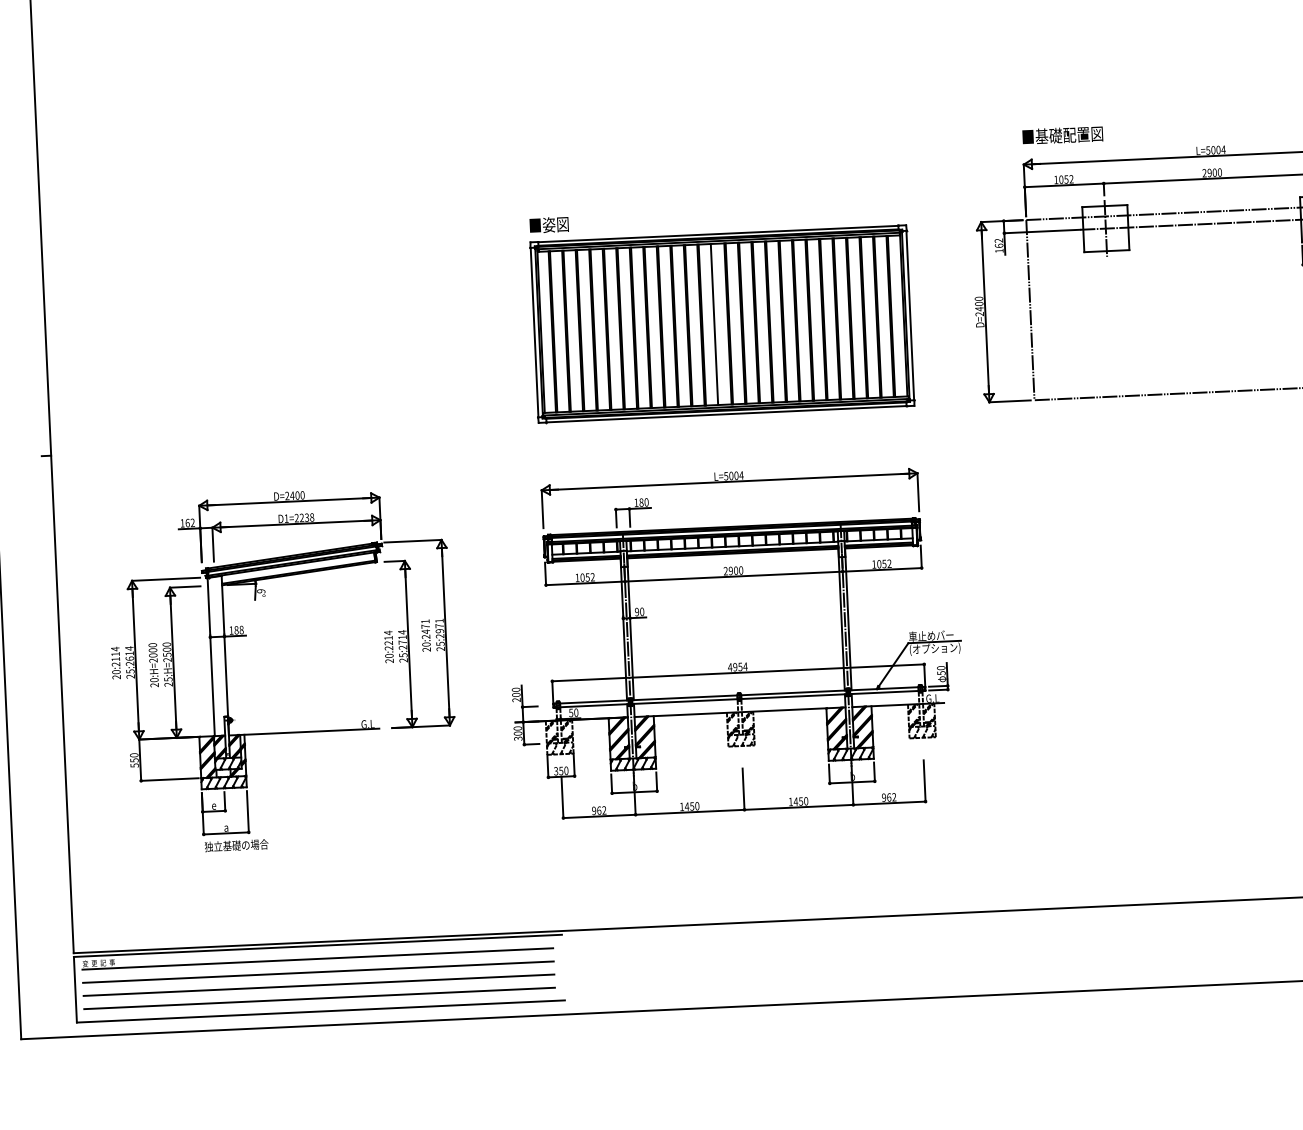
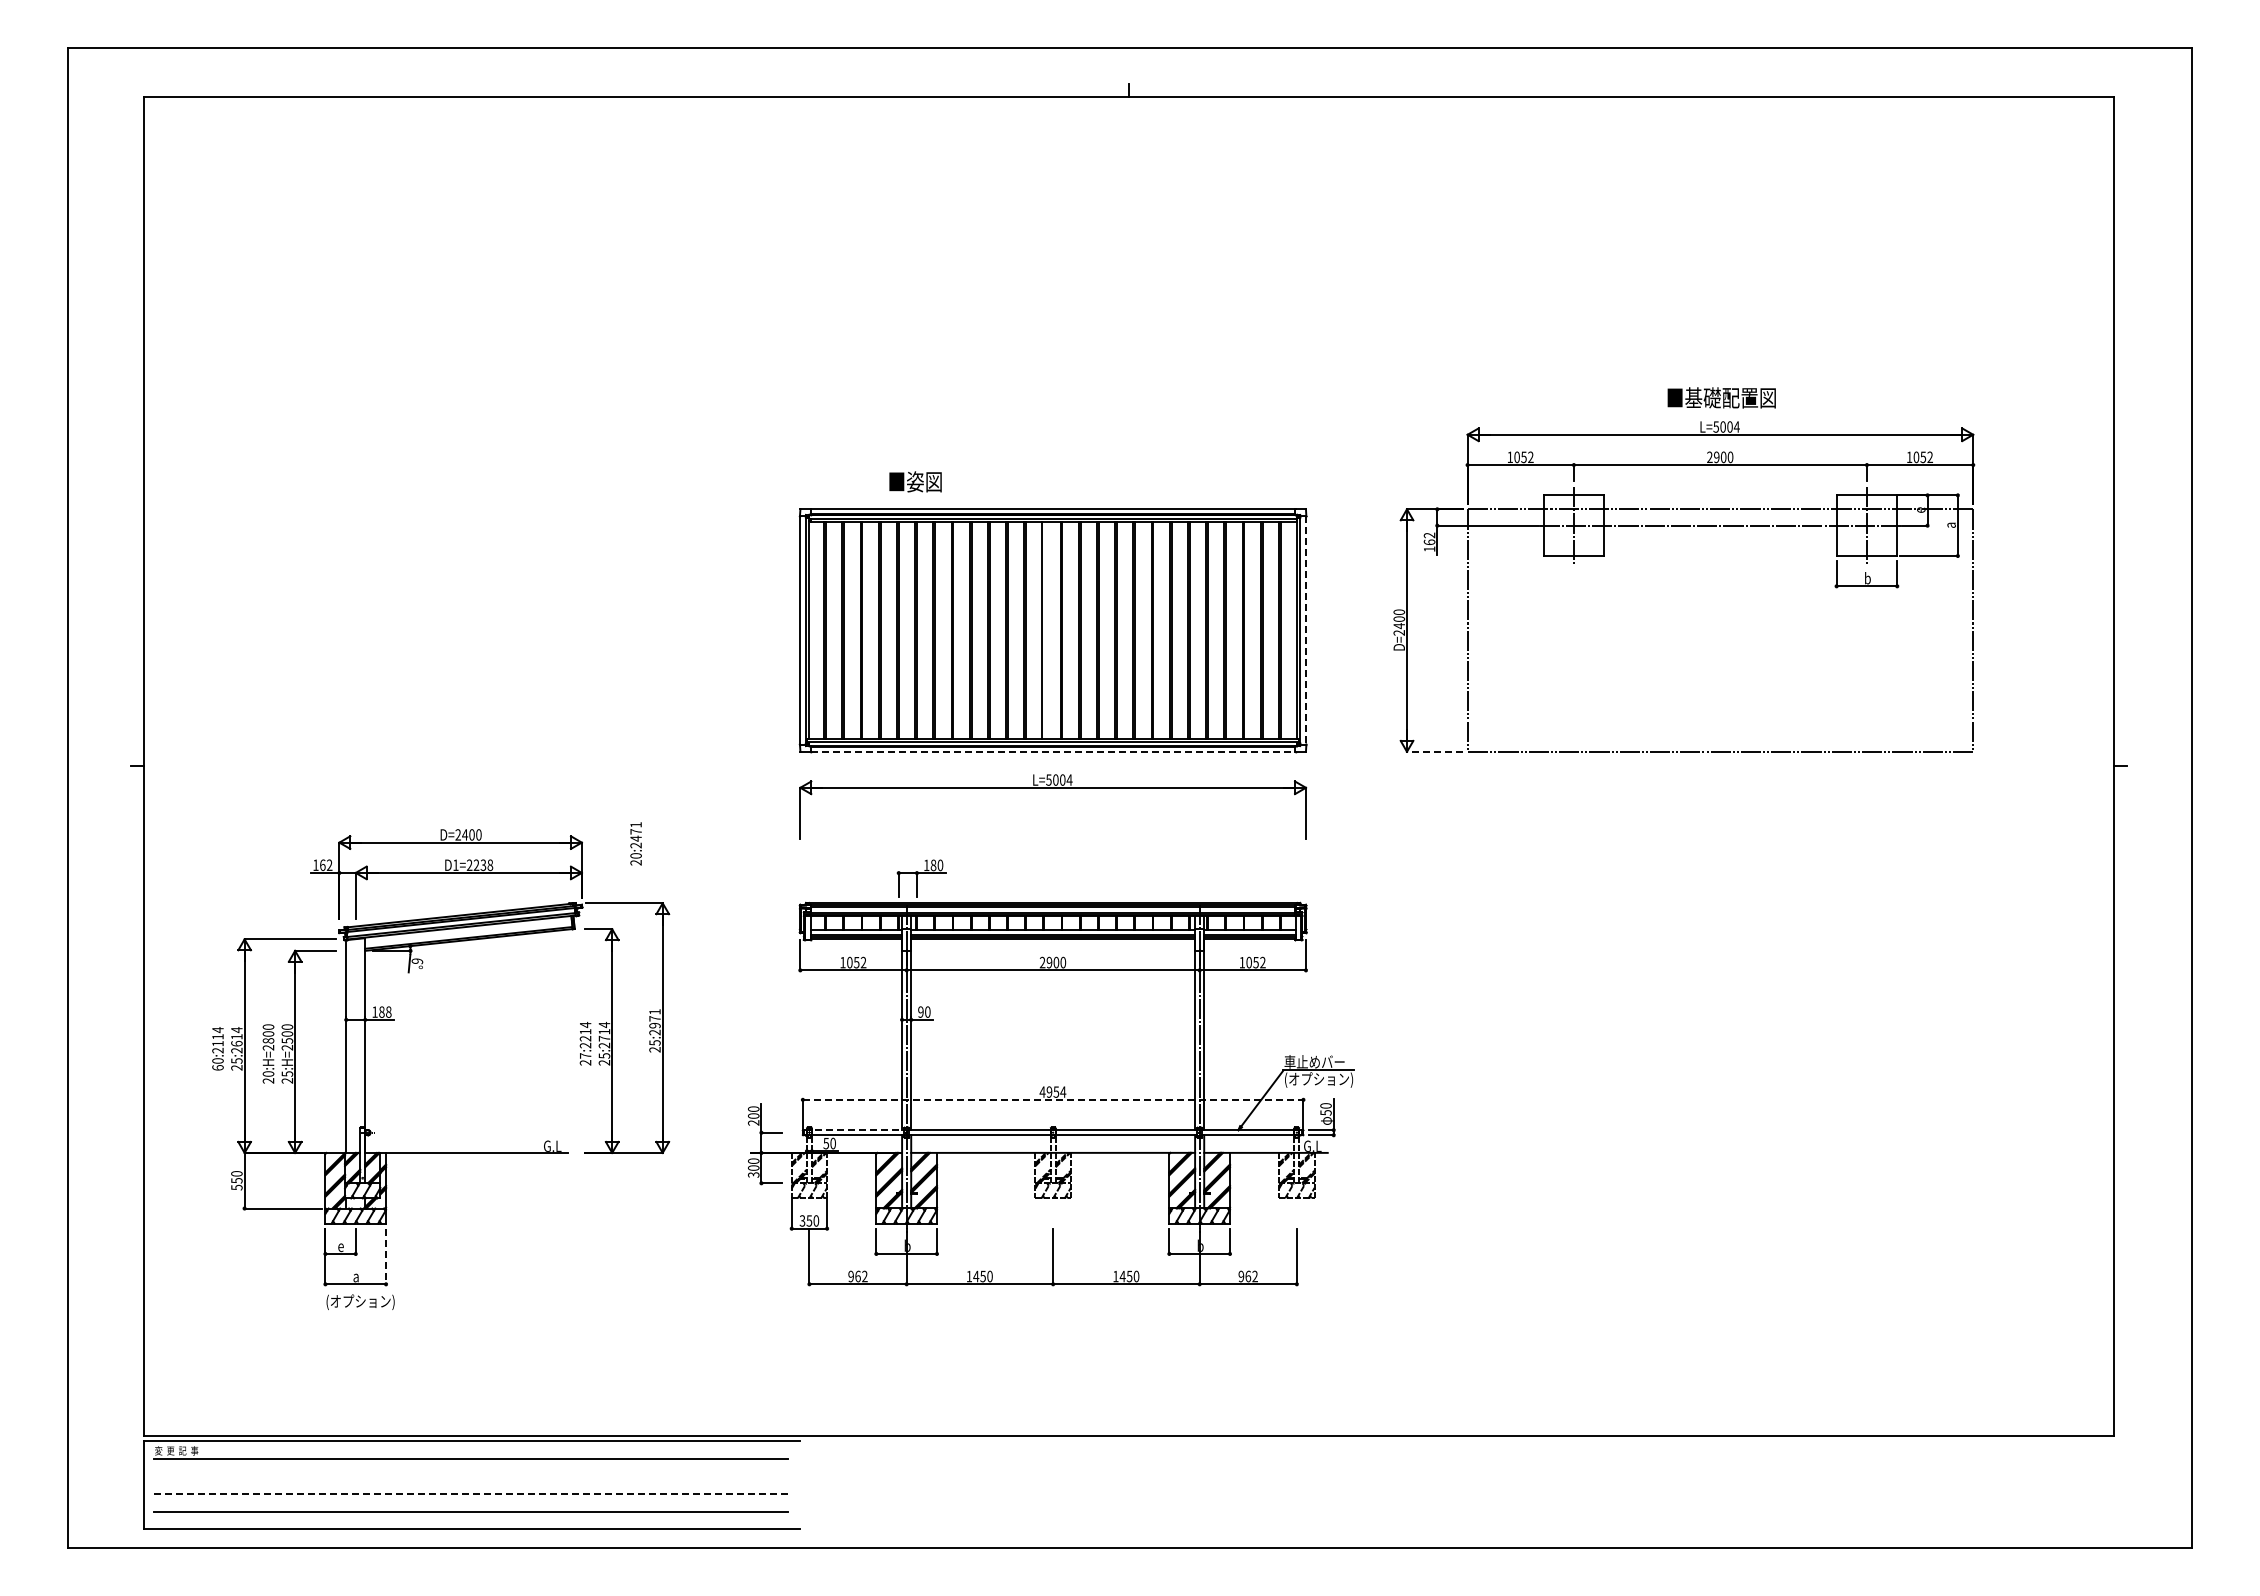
text: (1062, 135) -> (1721, 397), moved
text: (549, 224) -> (915, 481), moved
line: (909, 316) -> (1305, 631), solid -> dashed
line: (1009, 401) -> (1434, 751), solid -> dashed
line: (726, 413) -> (1053, 751), solid -> dashed
part: (729, 482) -> (1053, 788), moved
text: (425, 635) -> (635, 843), moved
text: (153, 655) -> (268, 1040), 20:H=2000 -> 20:H=2800
text: (389, 655) -> (585, 1055), 20:2214 -> 27:2214
line: (738, 672) -> (1053, 1099), solid -> dashed
text: (116, 676) -> (217, 1067), 20:2114 -> 60:2114
line: (591, 702) -> (854, 1130), solid -> dashed
line: (248, 811) -> (386, 1256), solid -> dashed
text: (236, 845) -> (368, 1301), 独立基礎の場合 -> (オプション)
line: (318, 972) -> (470, 1476), removed
line: (319, 984) -> (471, 1493), solid -> dashed

